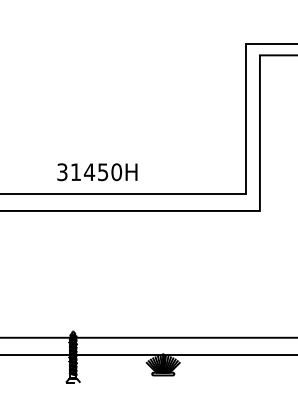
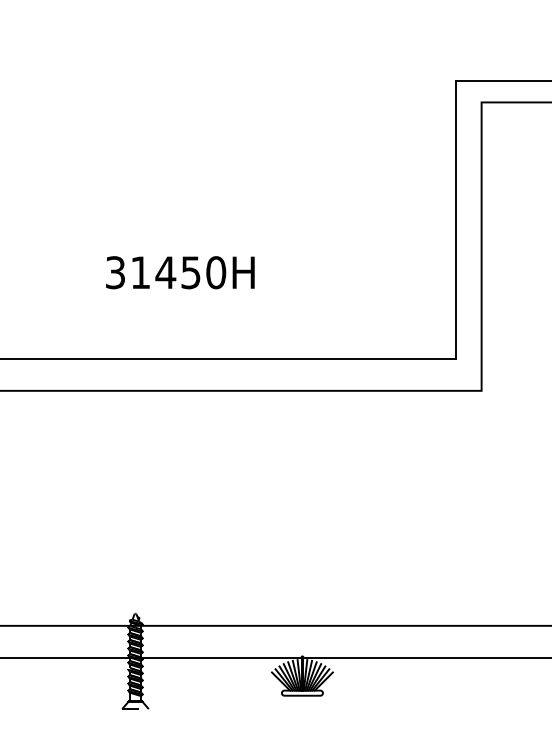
text: (97, 172) -> (180, 273), moved

